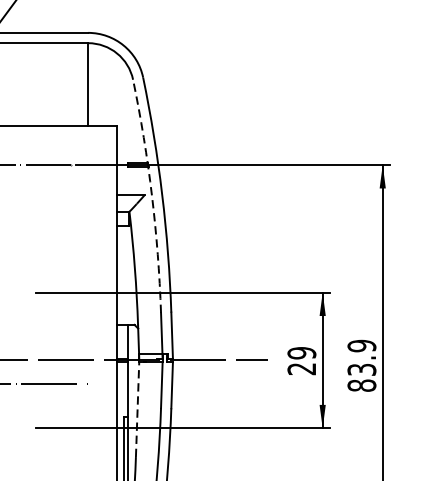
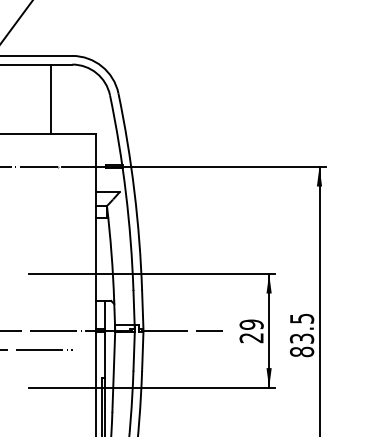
line: (88, 84) -> (51, 99), moved
arc: (151, 195) -> (125, 192), dashed -> solid
text: (361, 345) -> (301, 318), 83.9 -> 83.5
line: (137, 410) -> (113, 372), dashed -> solid

